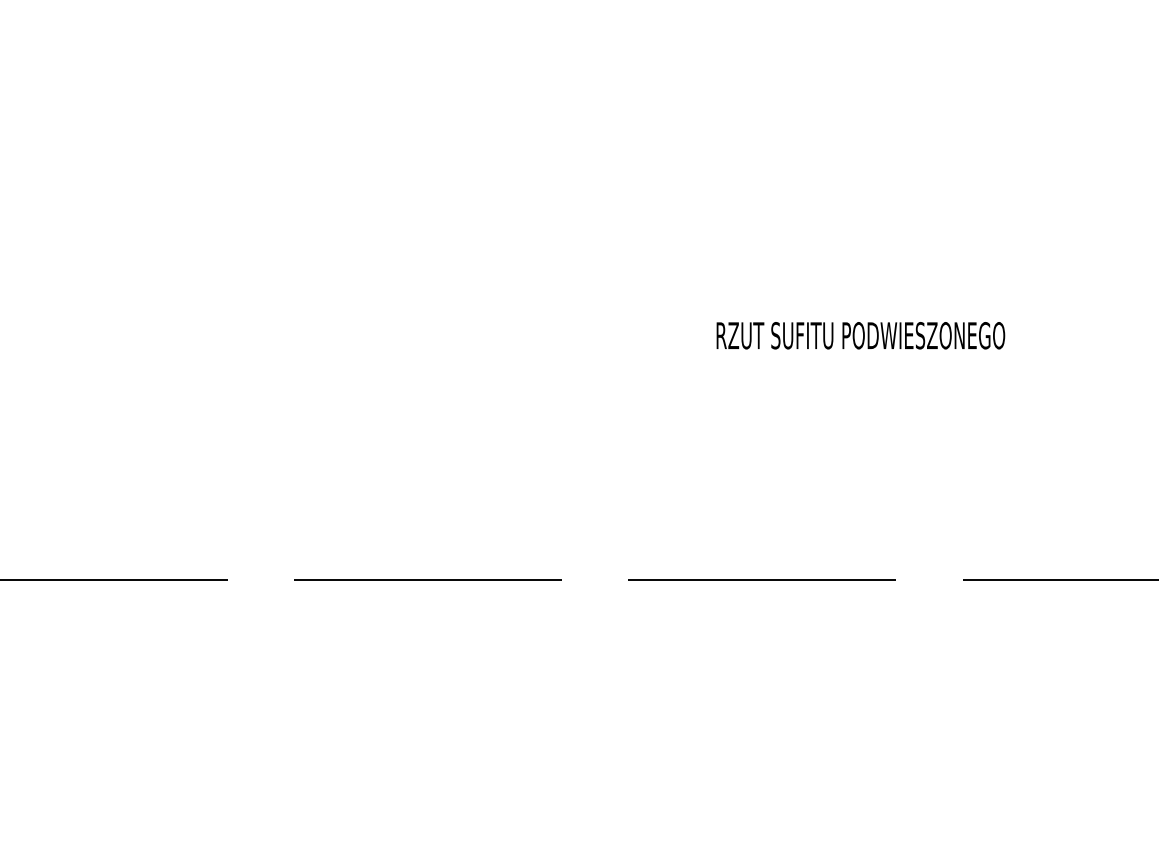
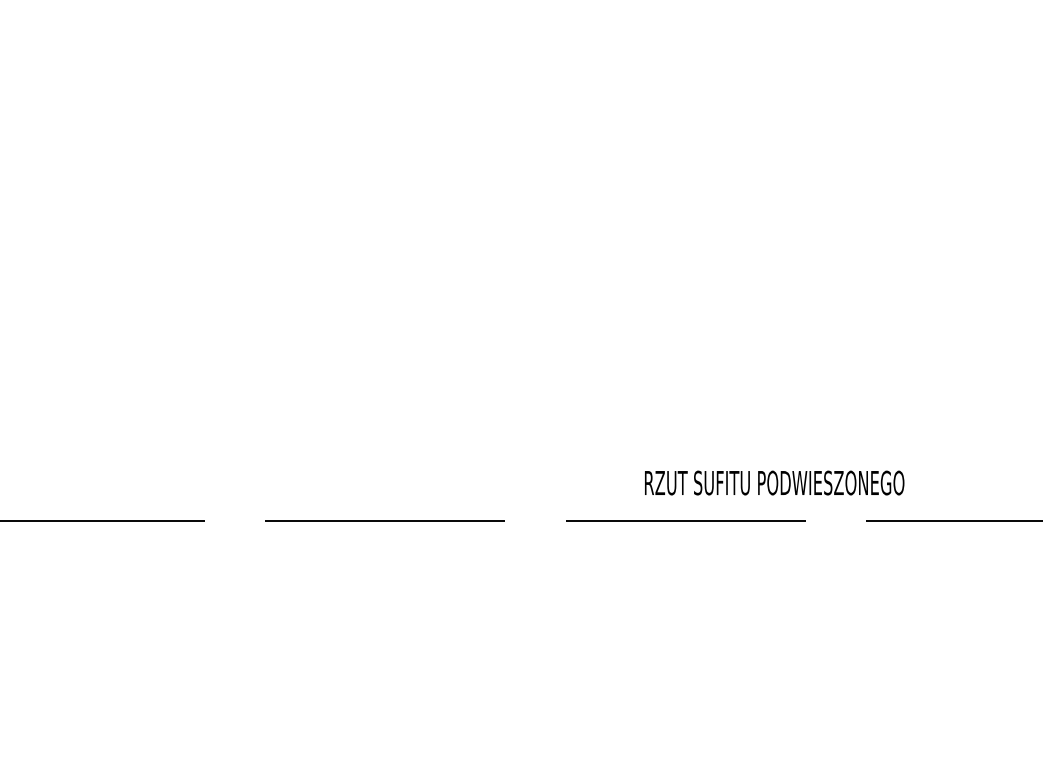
text: (860, 335) -> (774, 482), moved

